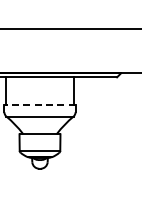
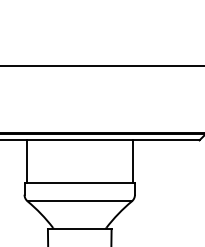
line: (40, 104) -> (80, 182), dashed -> solid

